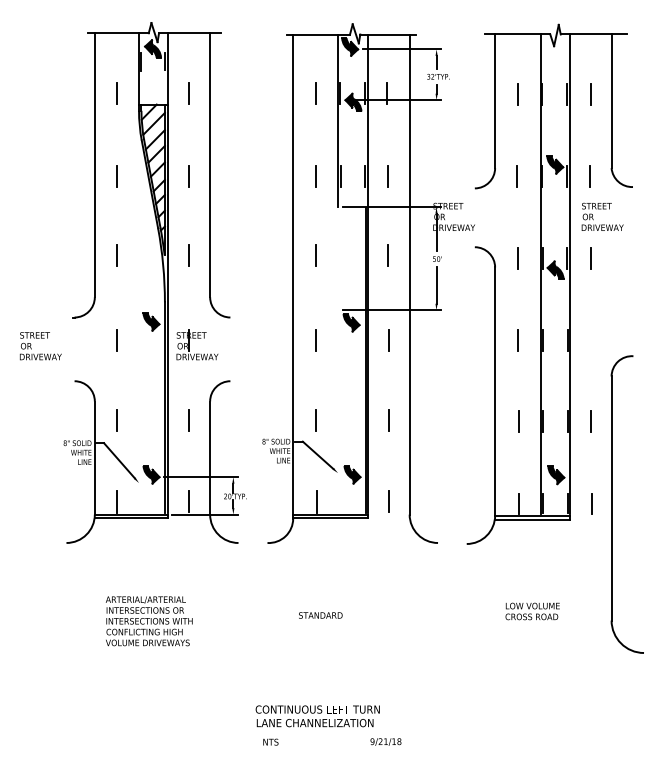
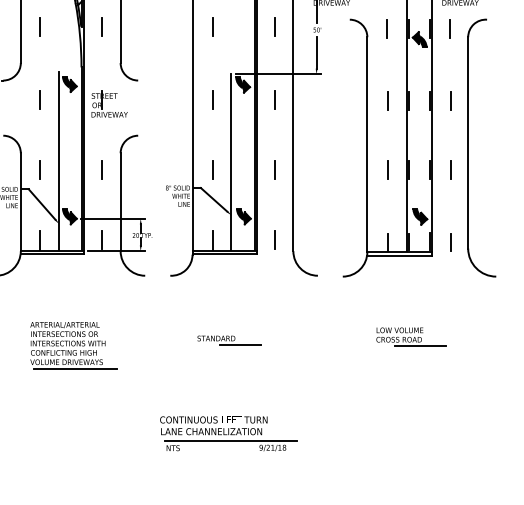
line: (590, 340) -> (449, 100), added
line: (139, 410) -> (59, 161), added
line: (338, 411) -> (231, 161), added
part: (612, 504) -> (468, 148), moved
line: (348, 622) -> (240, 344), added
line: (555, 623) -> (419, 345), added
line: (157, 650) -> (75, 368), added
line: (337, 733) -> (230, 440), added

